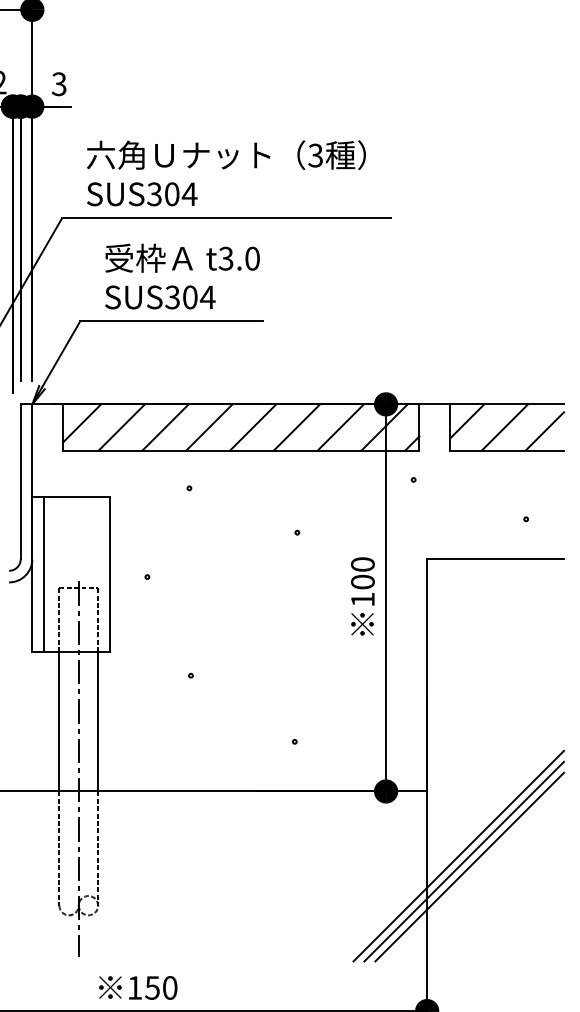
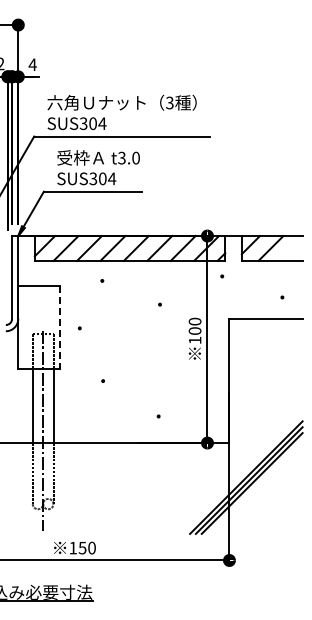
text: (58, 83) -> (32, 64), 3 -> 4
line: (545, 431) -> (292, 250), removed
line: (43, 573) -> (24, 326), removed
line: (109, 575) -> (59, 327), solid -> dashed

